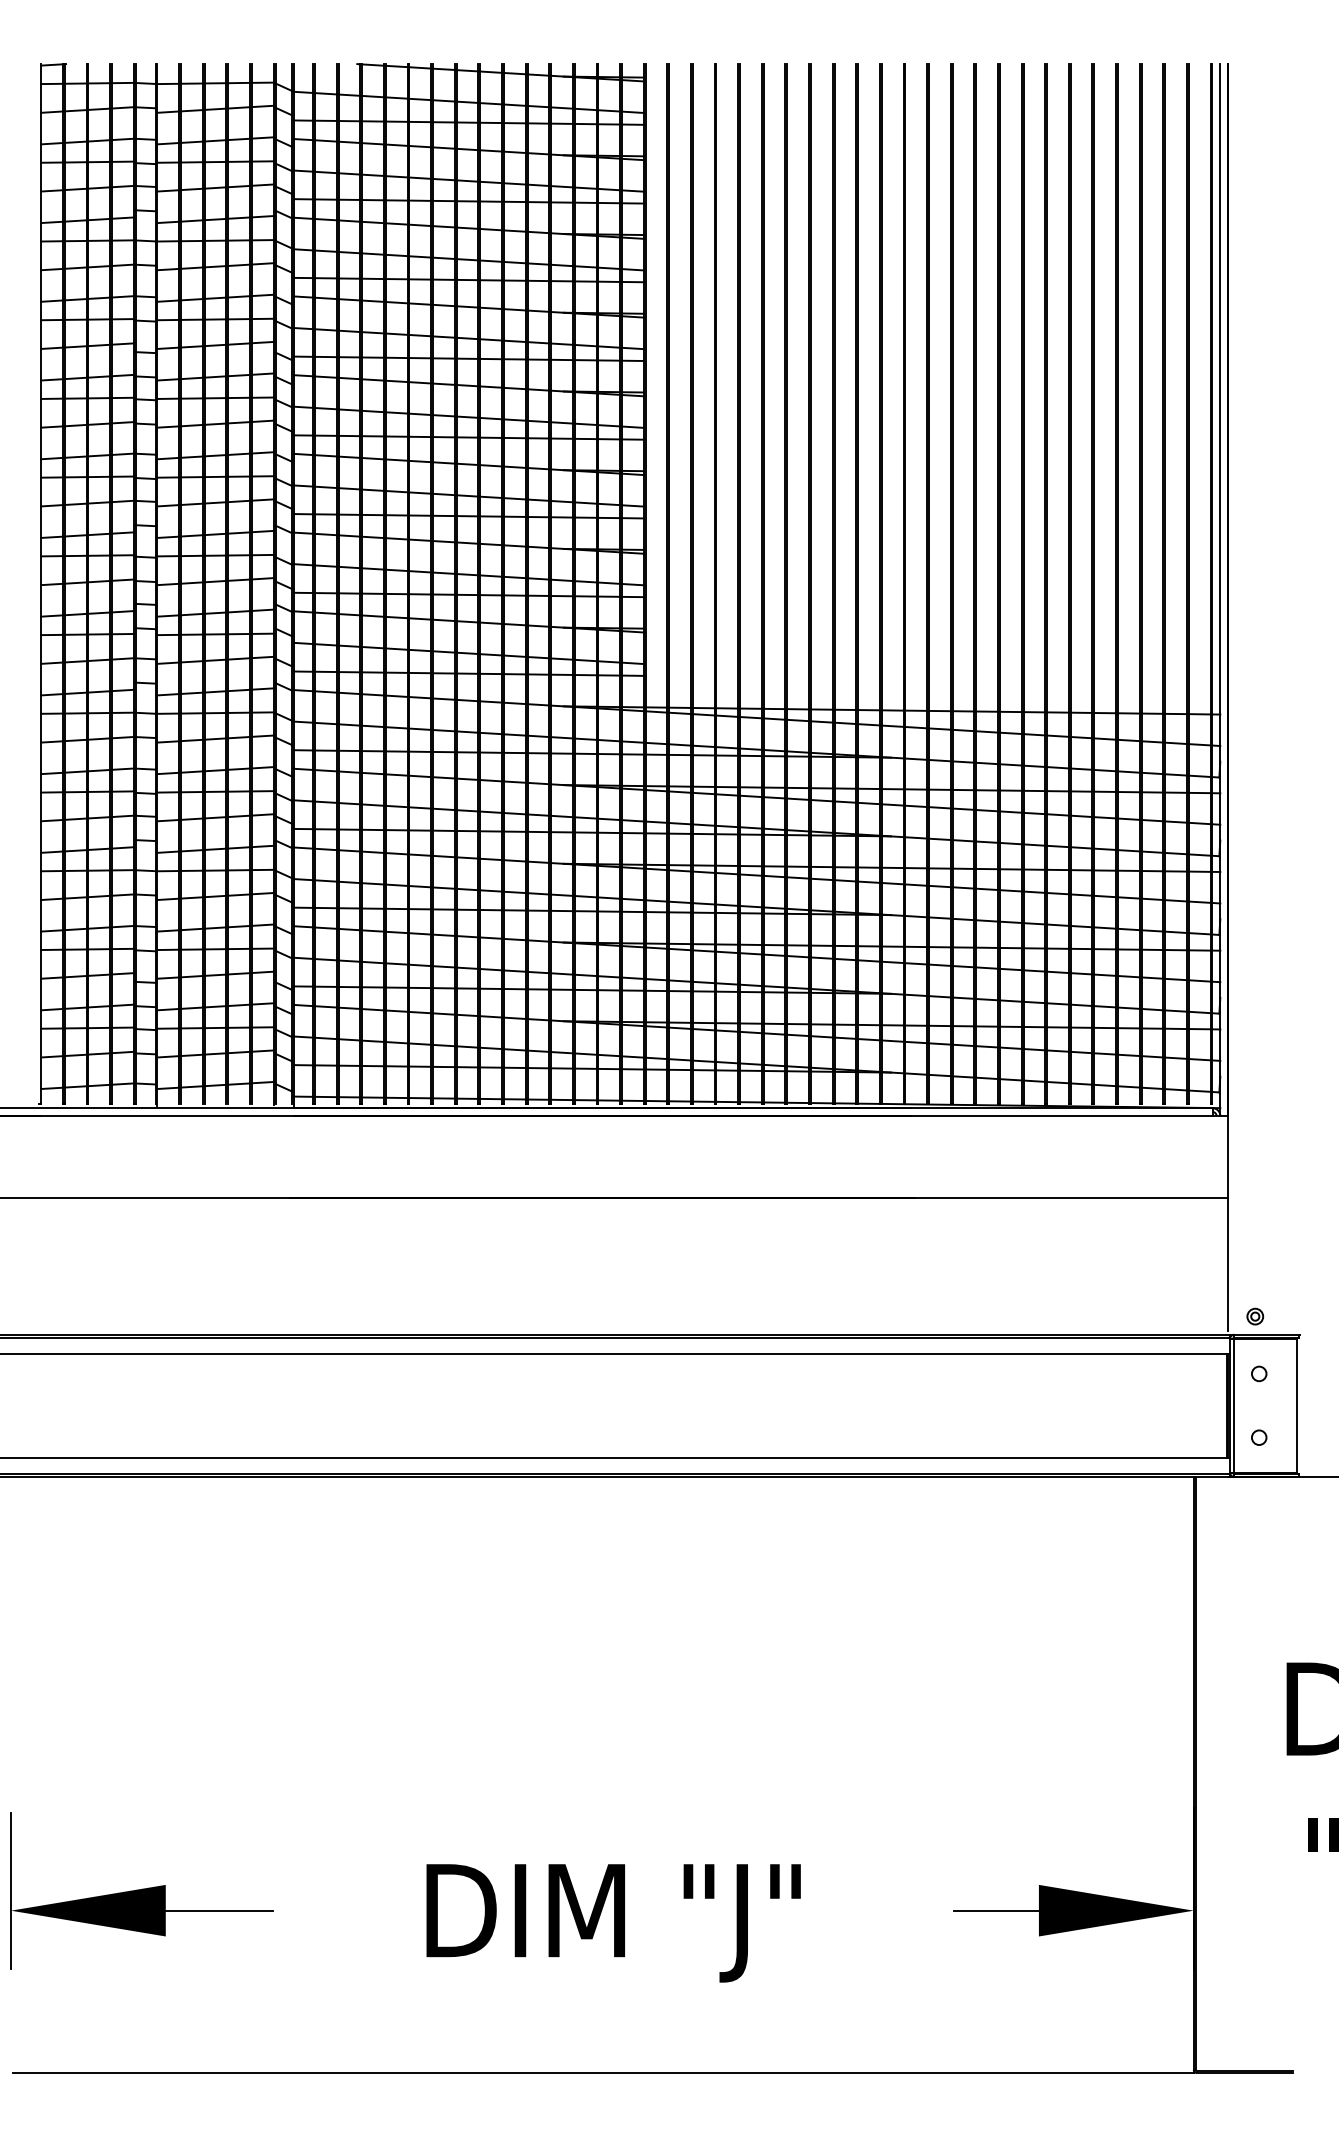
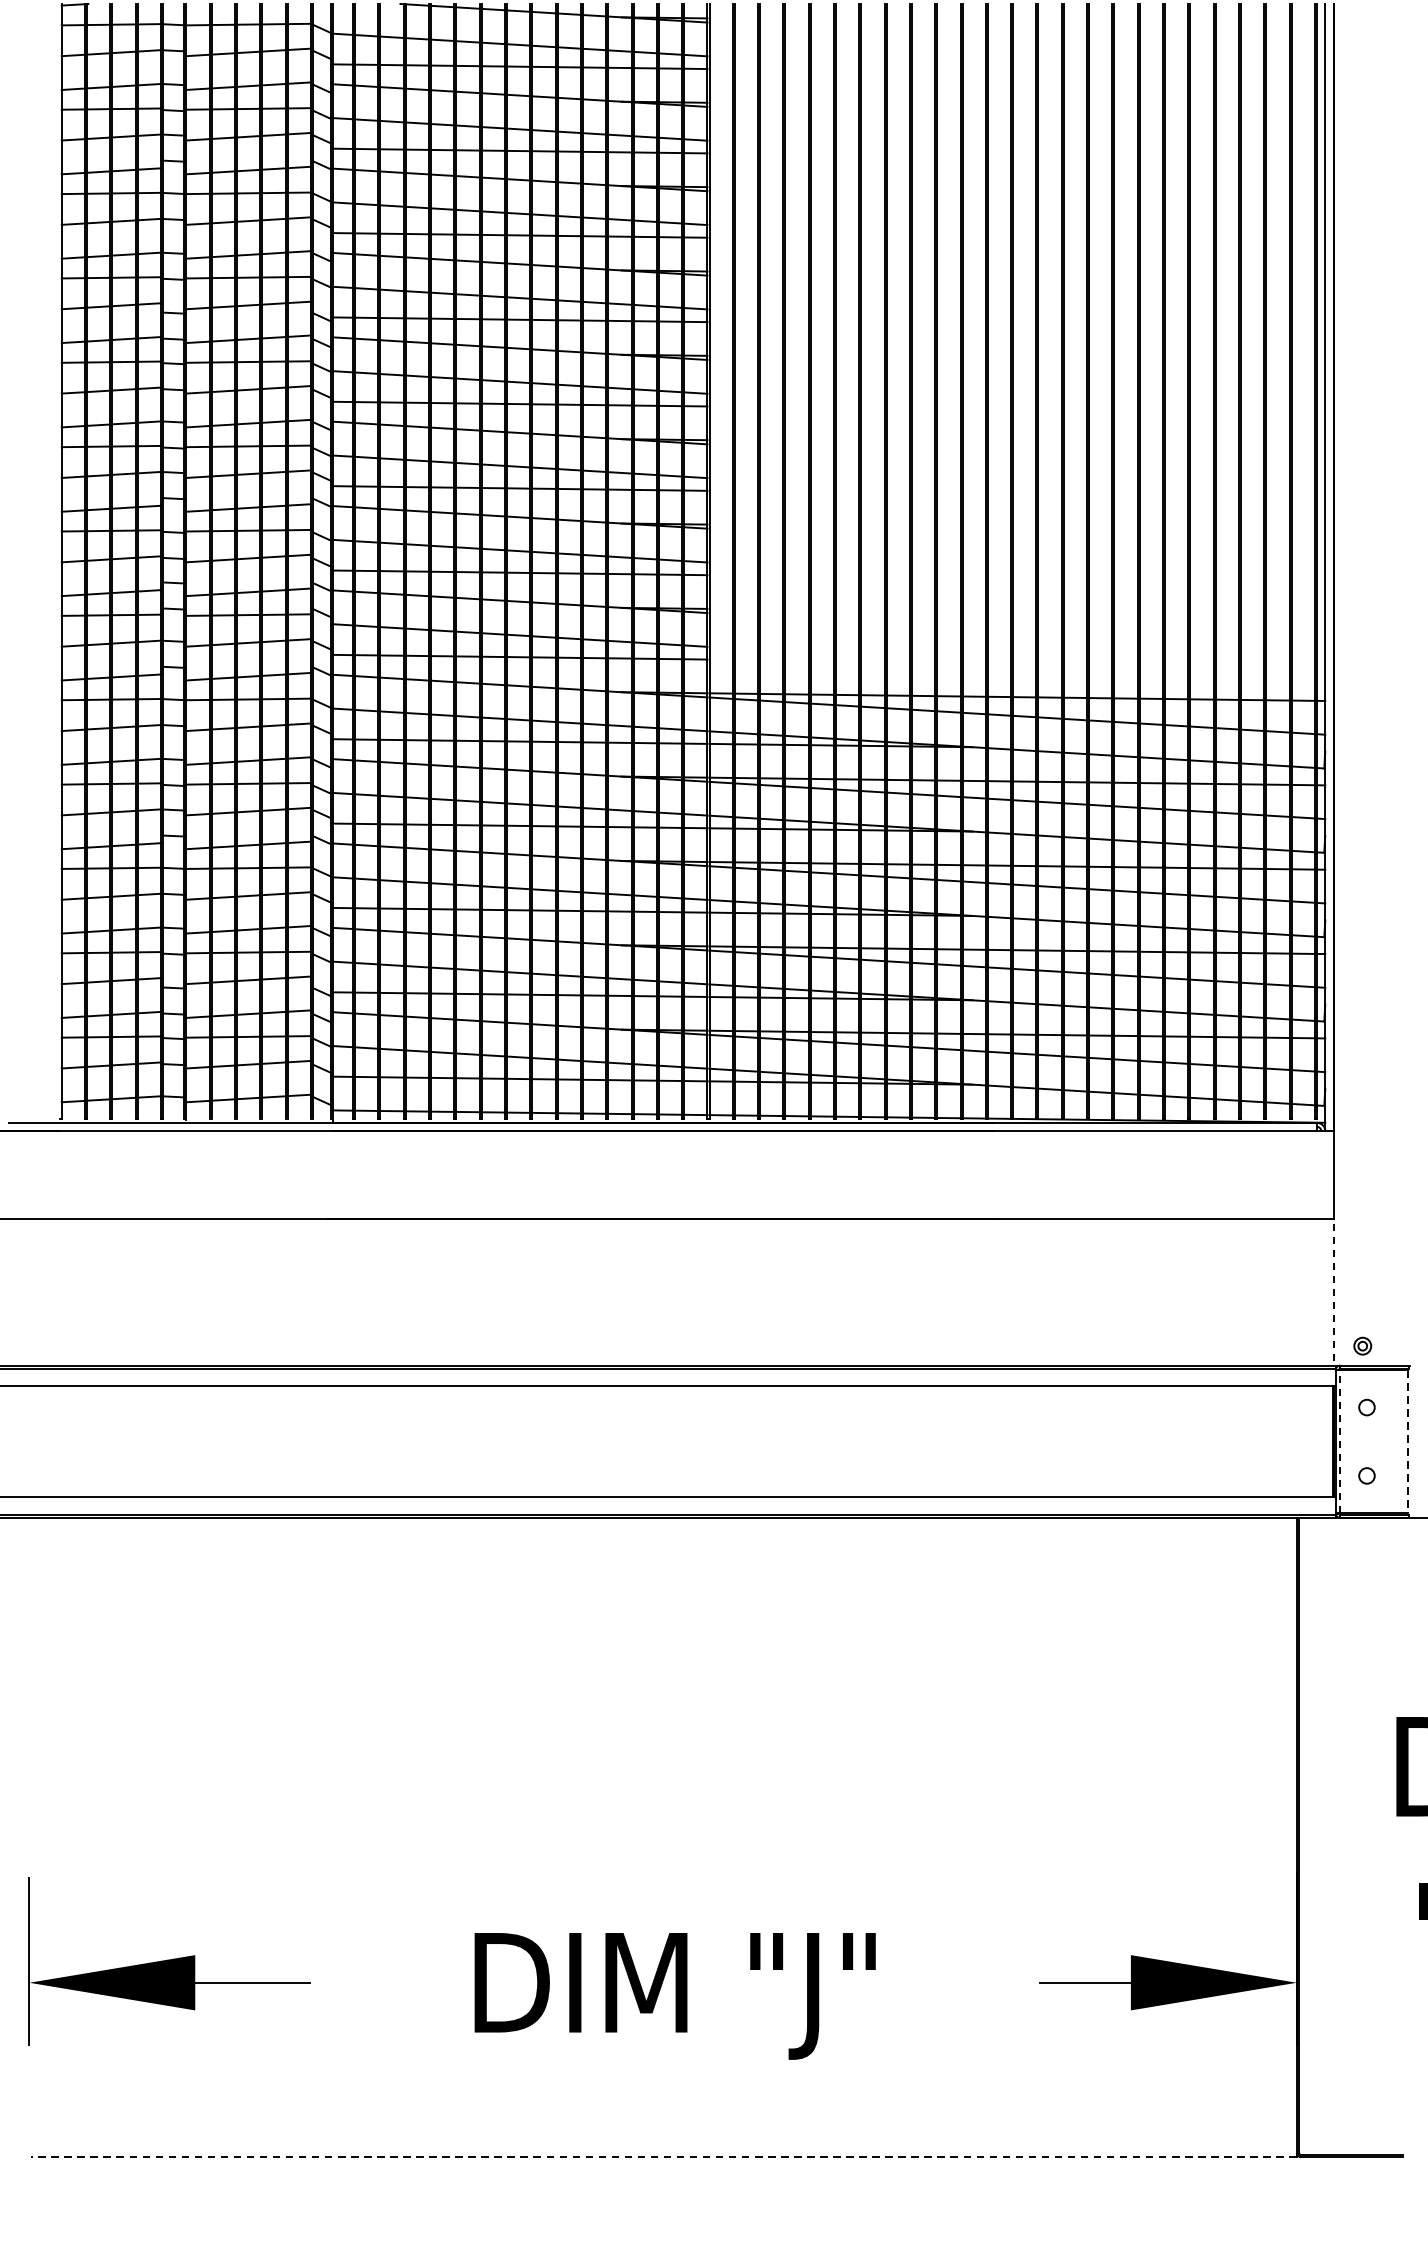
line: (1228, 1264) -> (1334, 1290), solid -> dashed
line: (1234, 1405) -> (1340, 1441), solid -> dashed
line: (1297, 1405) -> (1407, 1441), solid -> dashed
line: (603, 2072) -> (664, 2156), solid -> dashed

